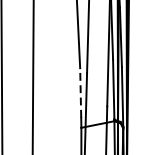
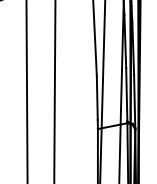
line: (80, 92) -> (97, 97), dashed -> solid

